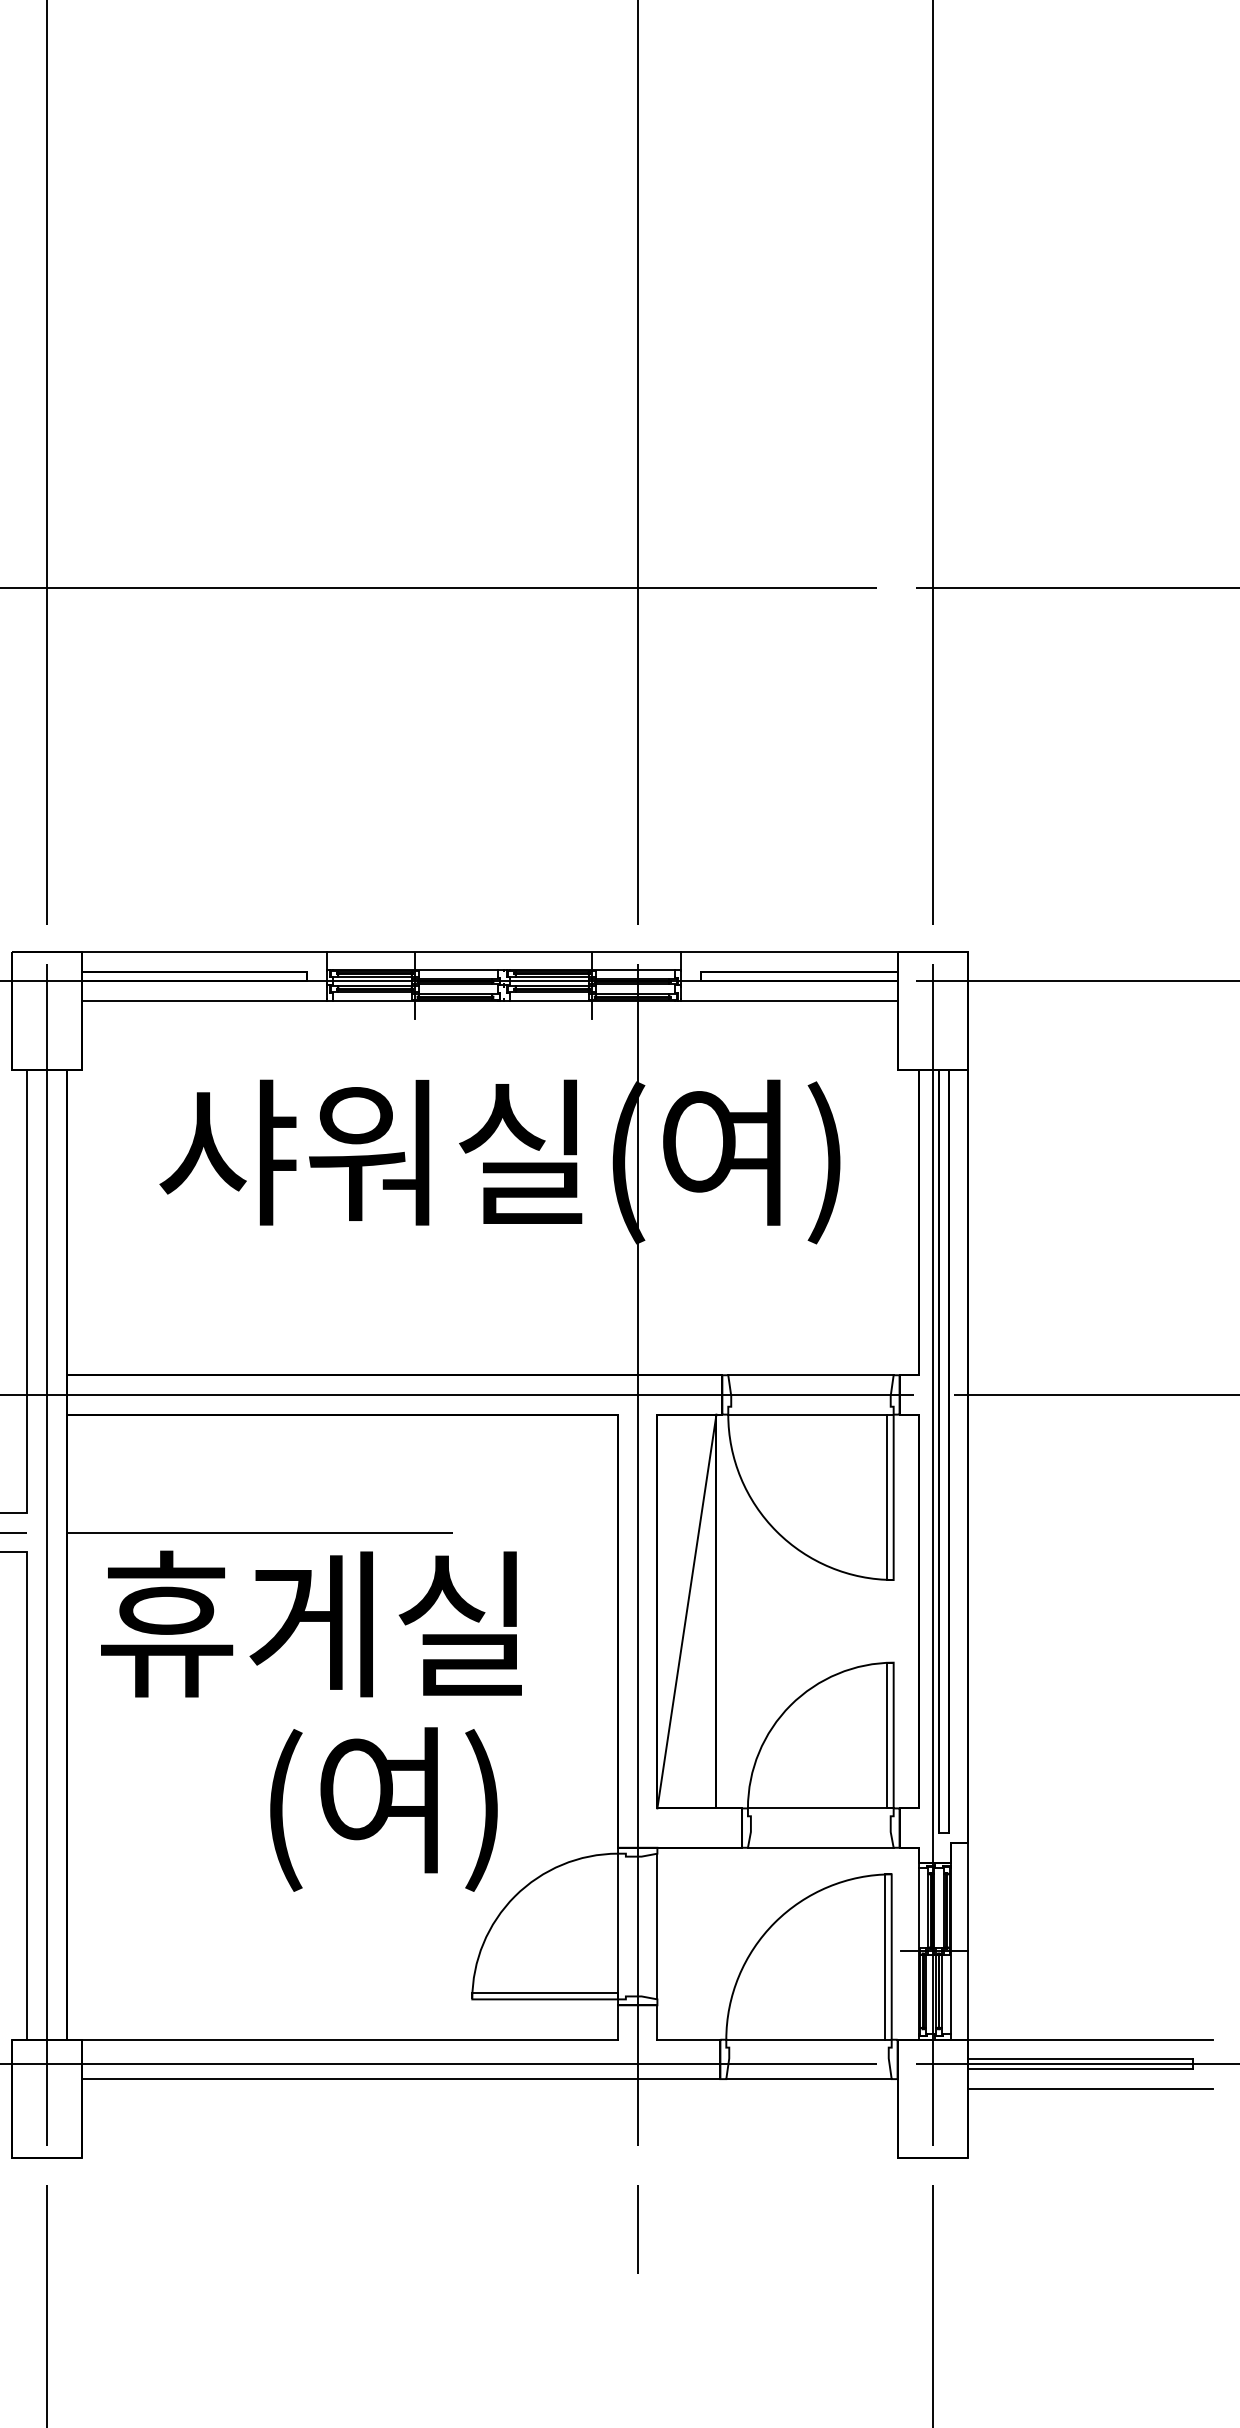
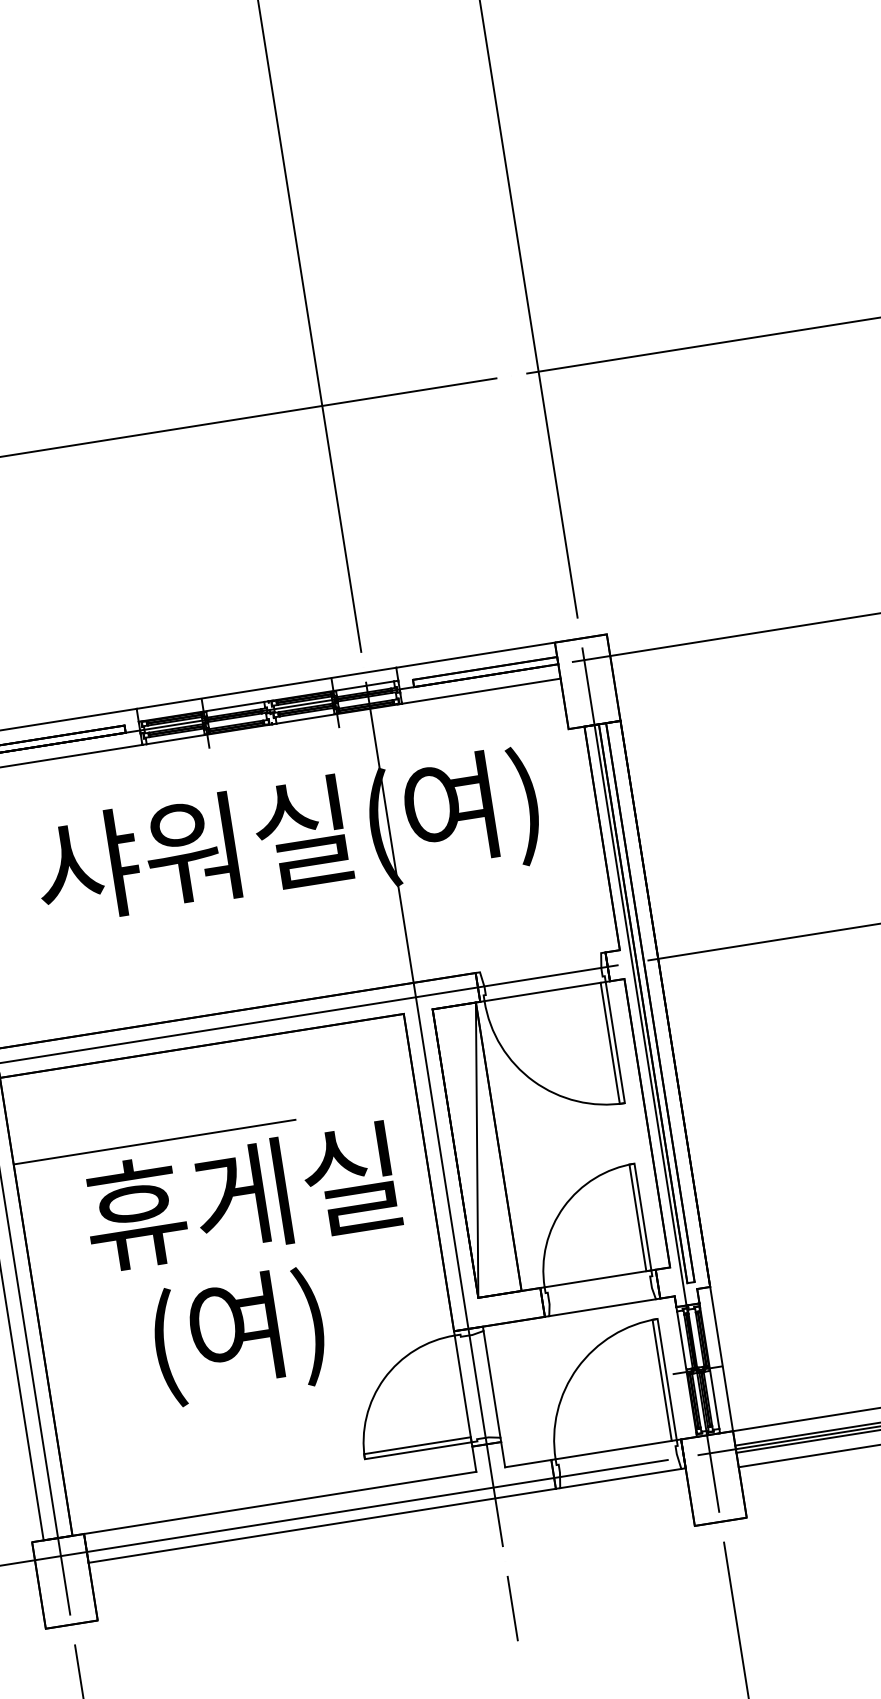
line: (810, 1375) -> (540, 962), removed
text: (311, 1623) -> (241, 1196), moved
text: (383, 1809) -> (239, 1336), moved

